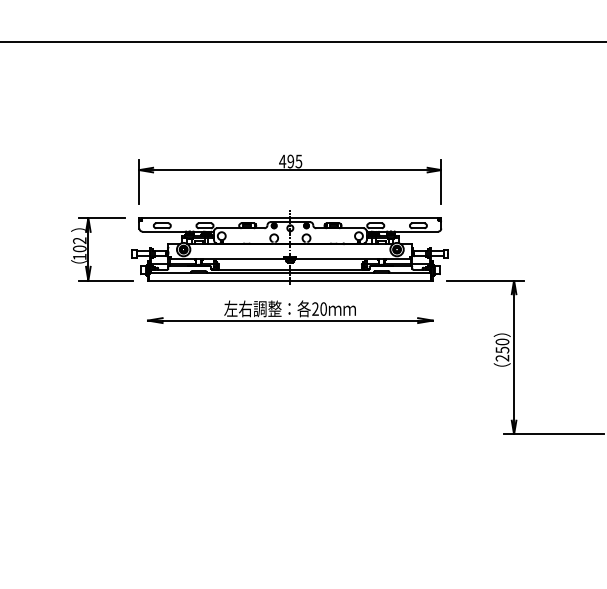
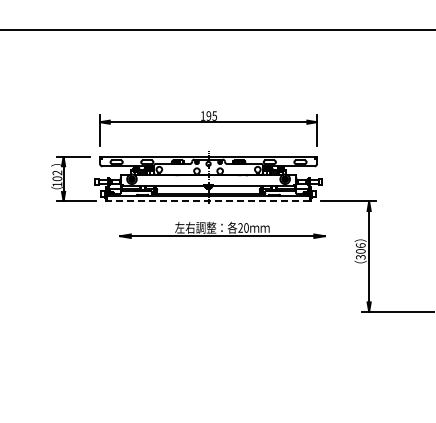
text: (281, 160) -> (202, 115), 495 -> 195
line: (290, 280) -> (208, 201), solid -> dashed
part: (290, 311) -> (222, 229), moved
text: (502, 350) -> (360, 251), 250 -> 306

